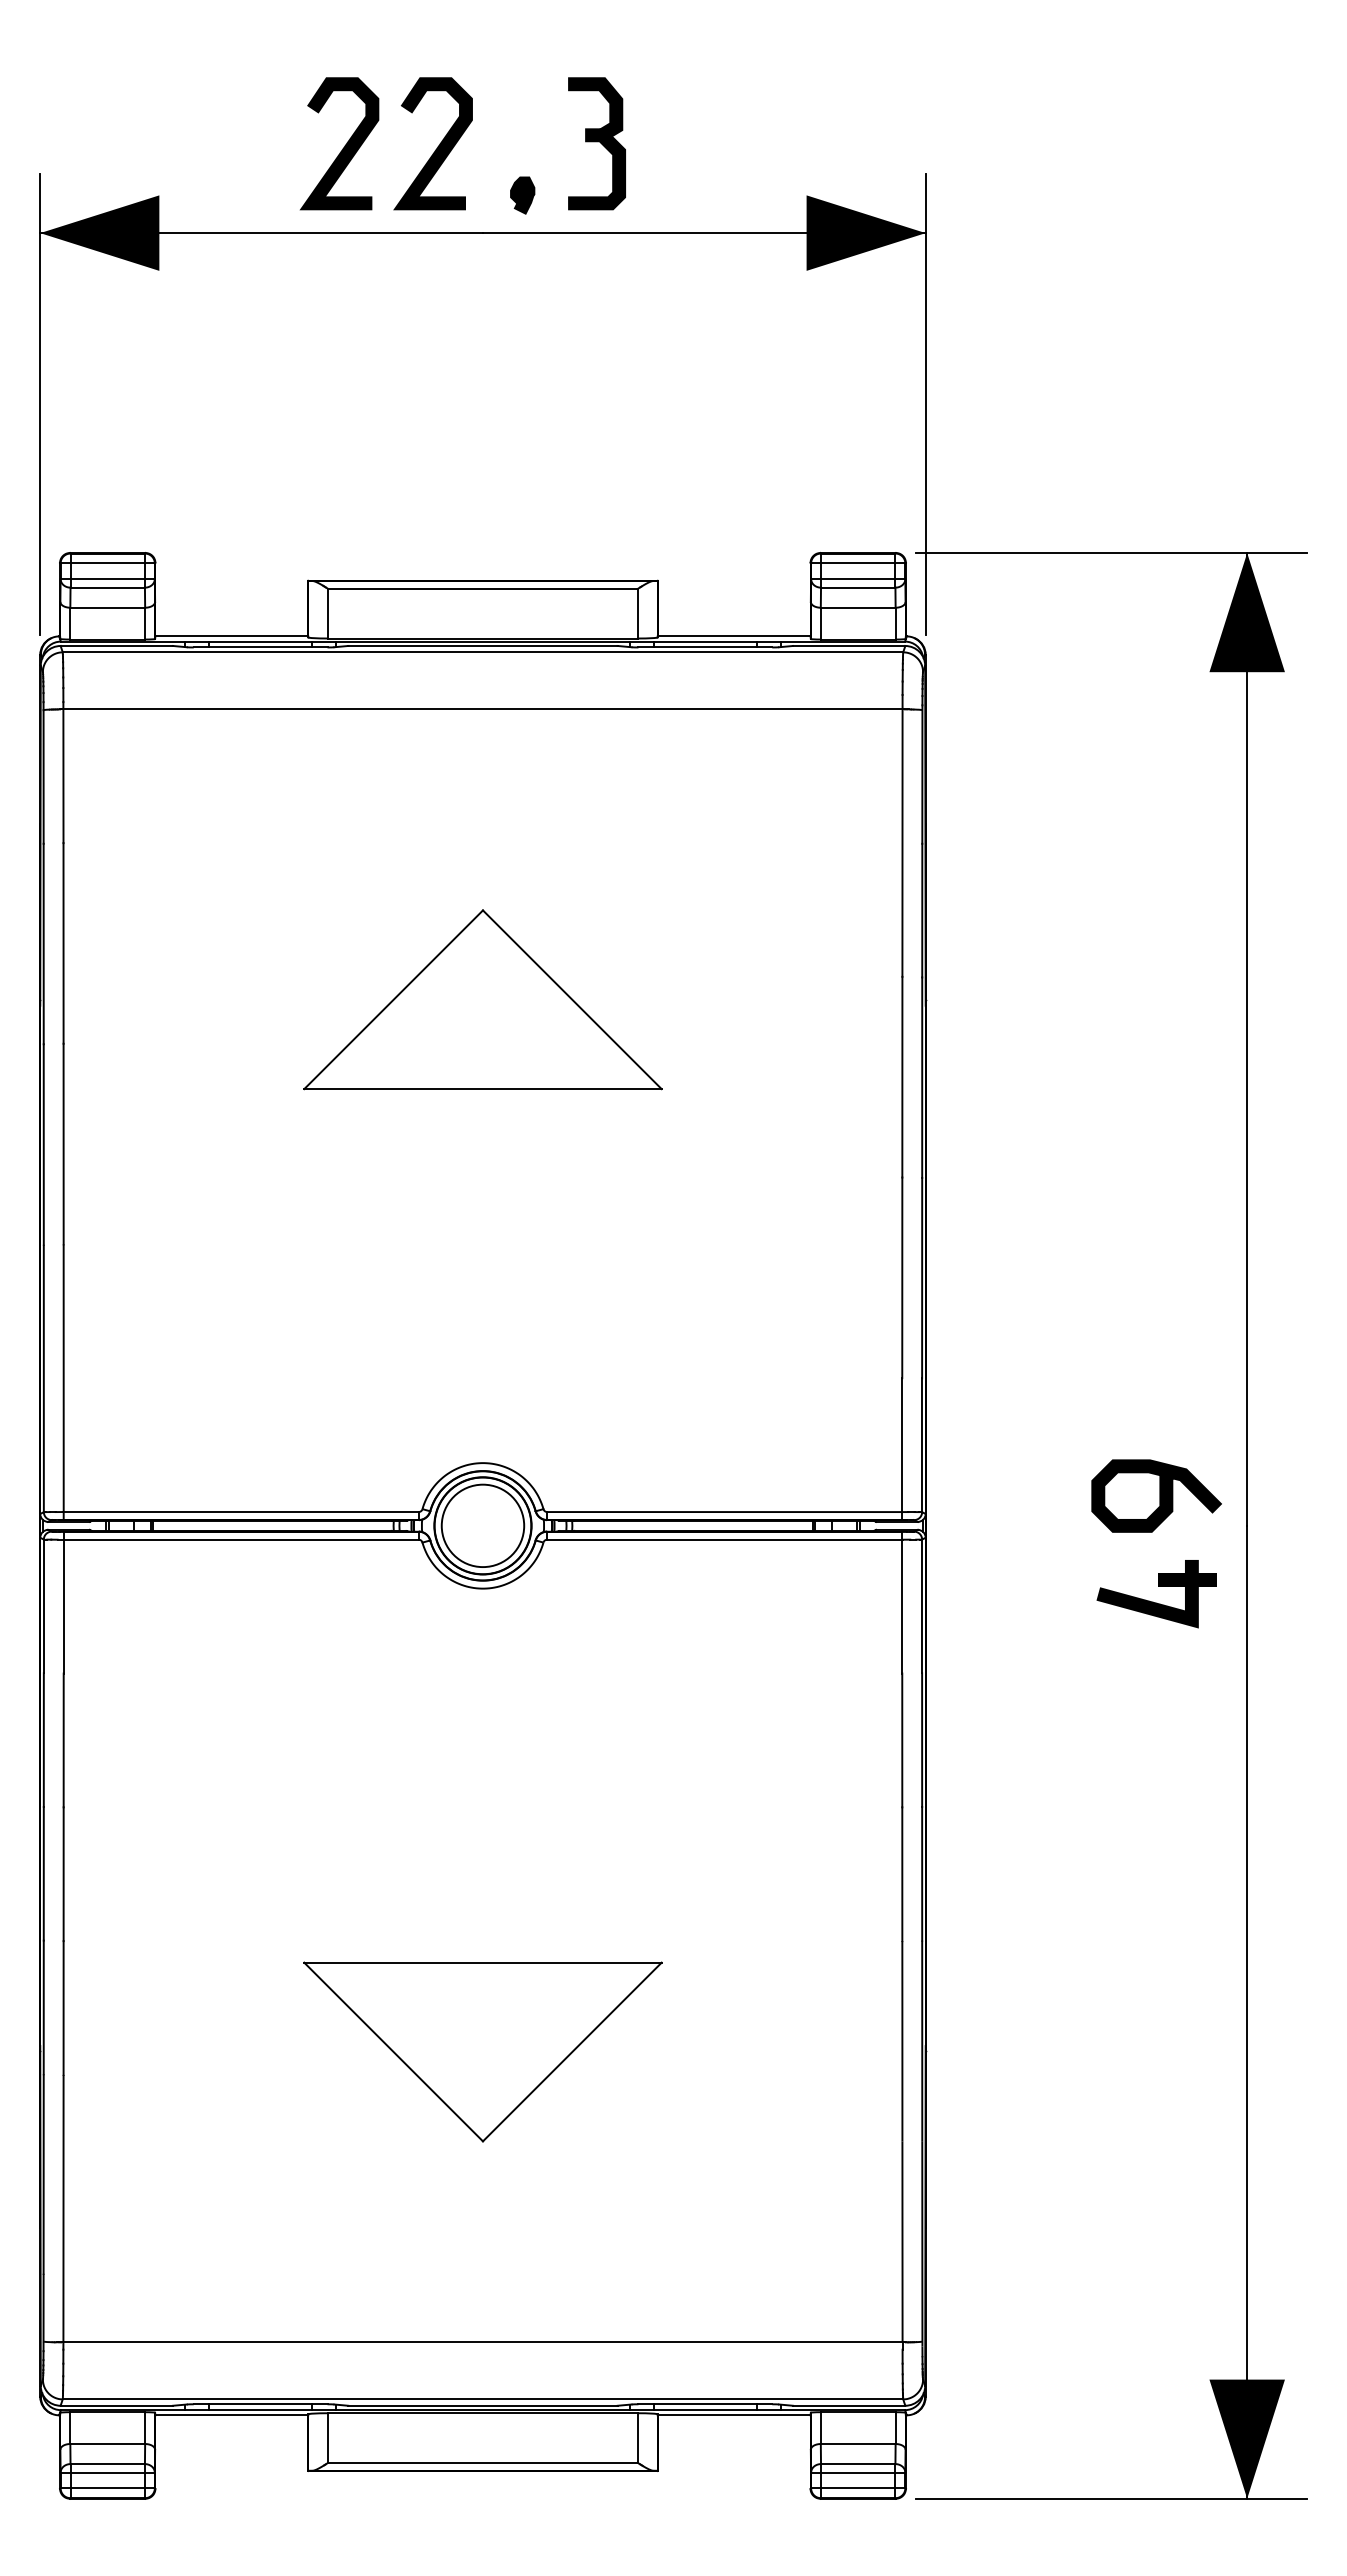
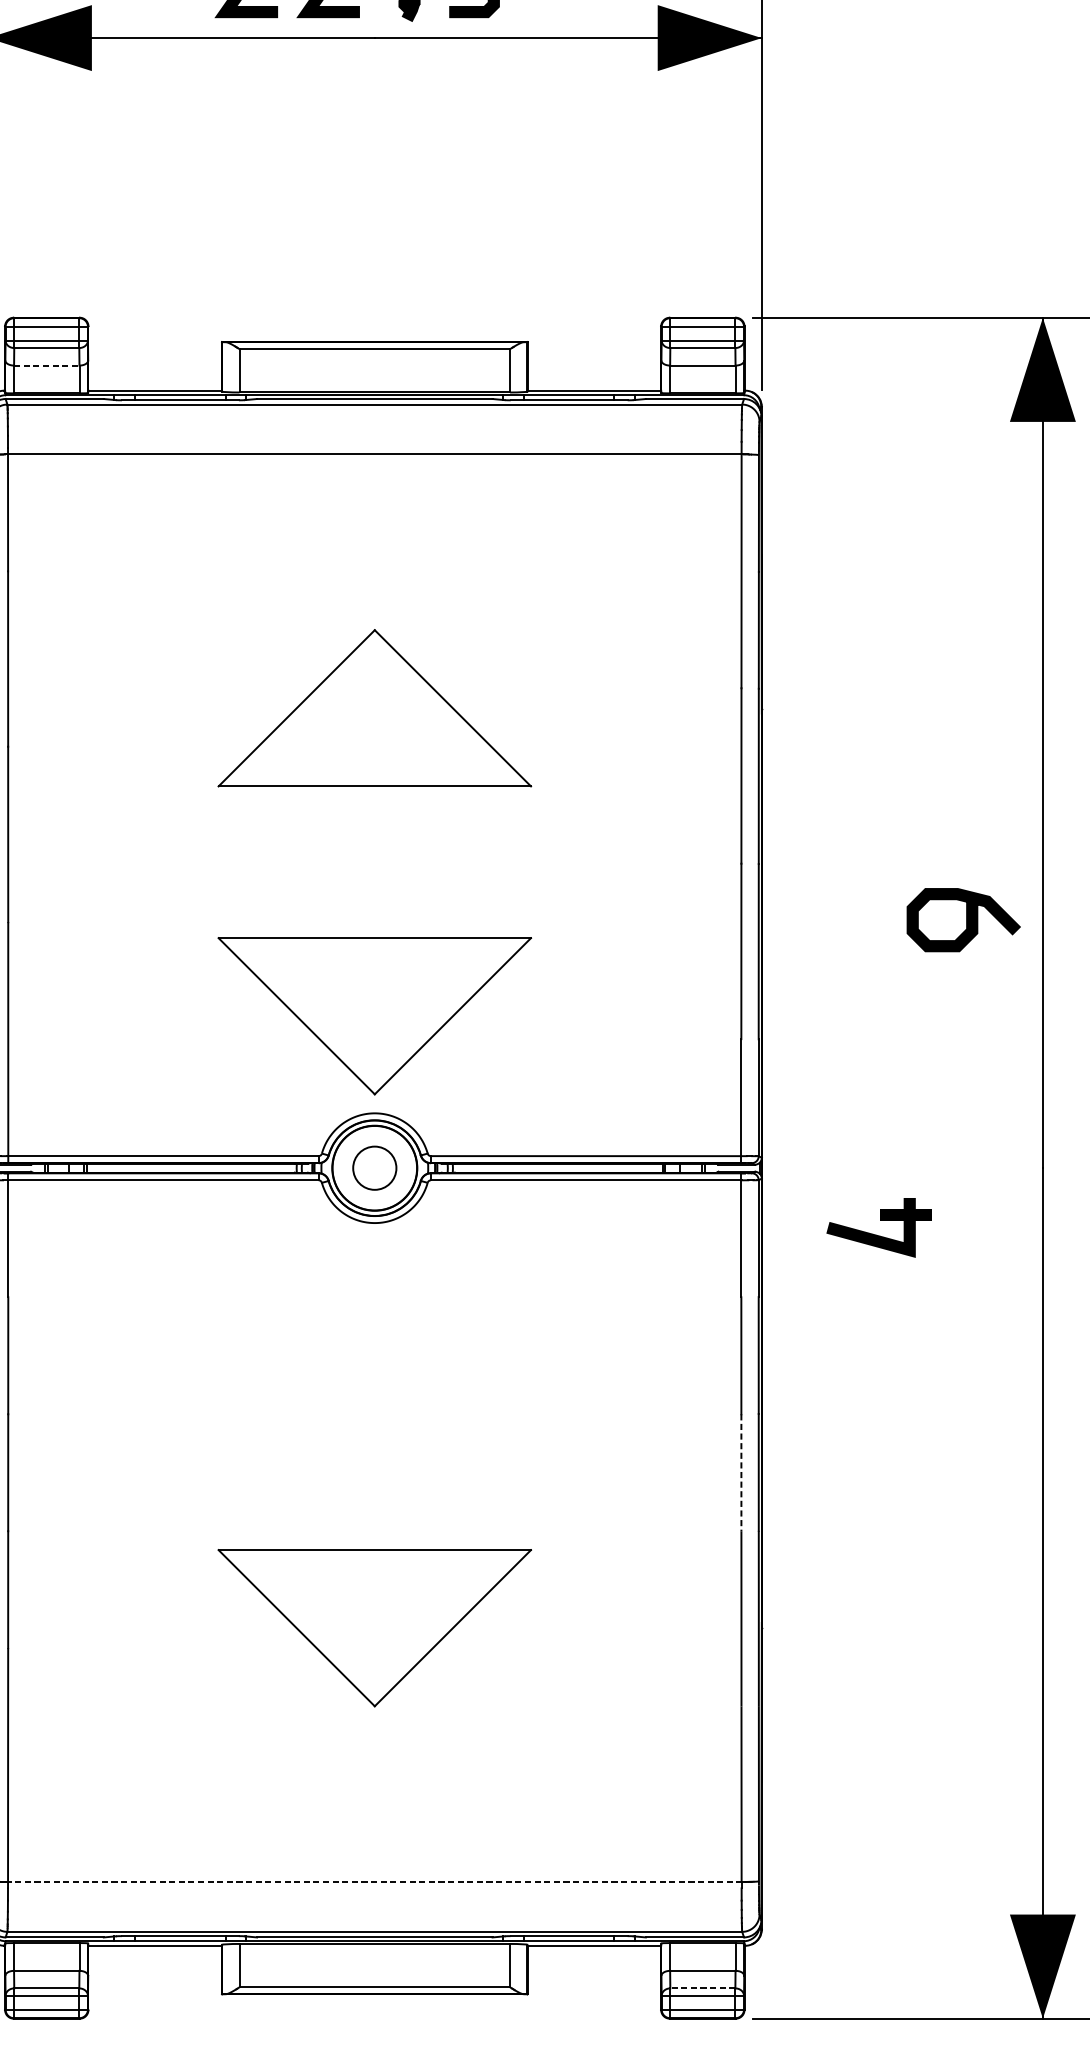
line: (108, 607) -> (47, 365), solid -> dashed
part: (482, 1351) -> (374, 1015), added
curve: (1159, 1495) -> (966, 919), moved
circle: (482, 1525) -> (374, 1167), size x0.6
part: (1153, 1601) -> (876, 1234), moved
line: (902, 1874) -> (741, 1472), solid -> dashed
line: (483, 2342) -> (375, 1882), solid -> dashed
line: (857, 2464) -> (702, 1988), solid -> dashed

